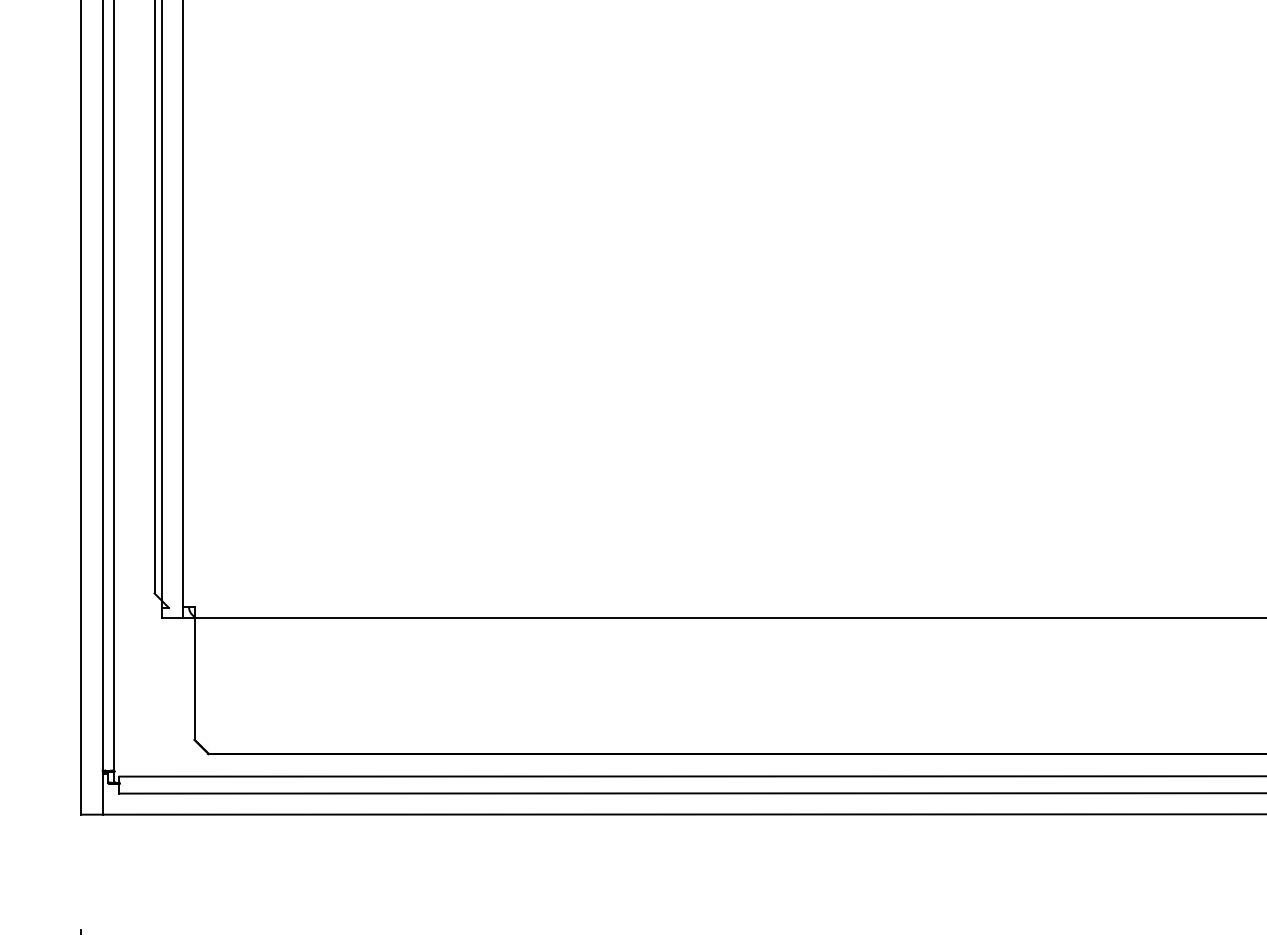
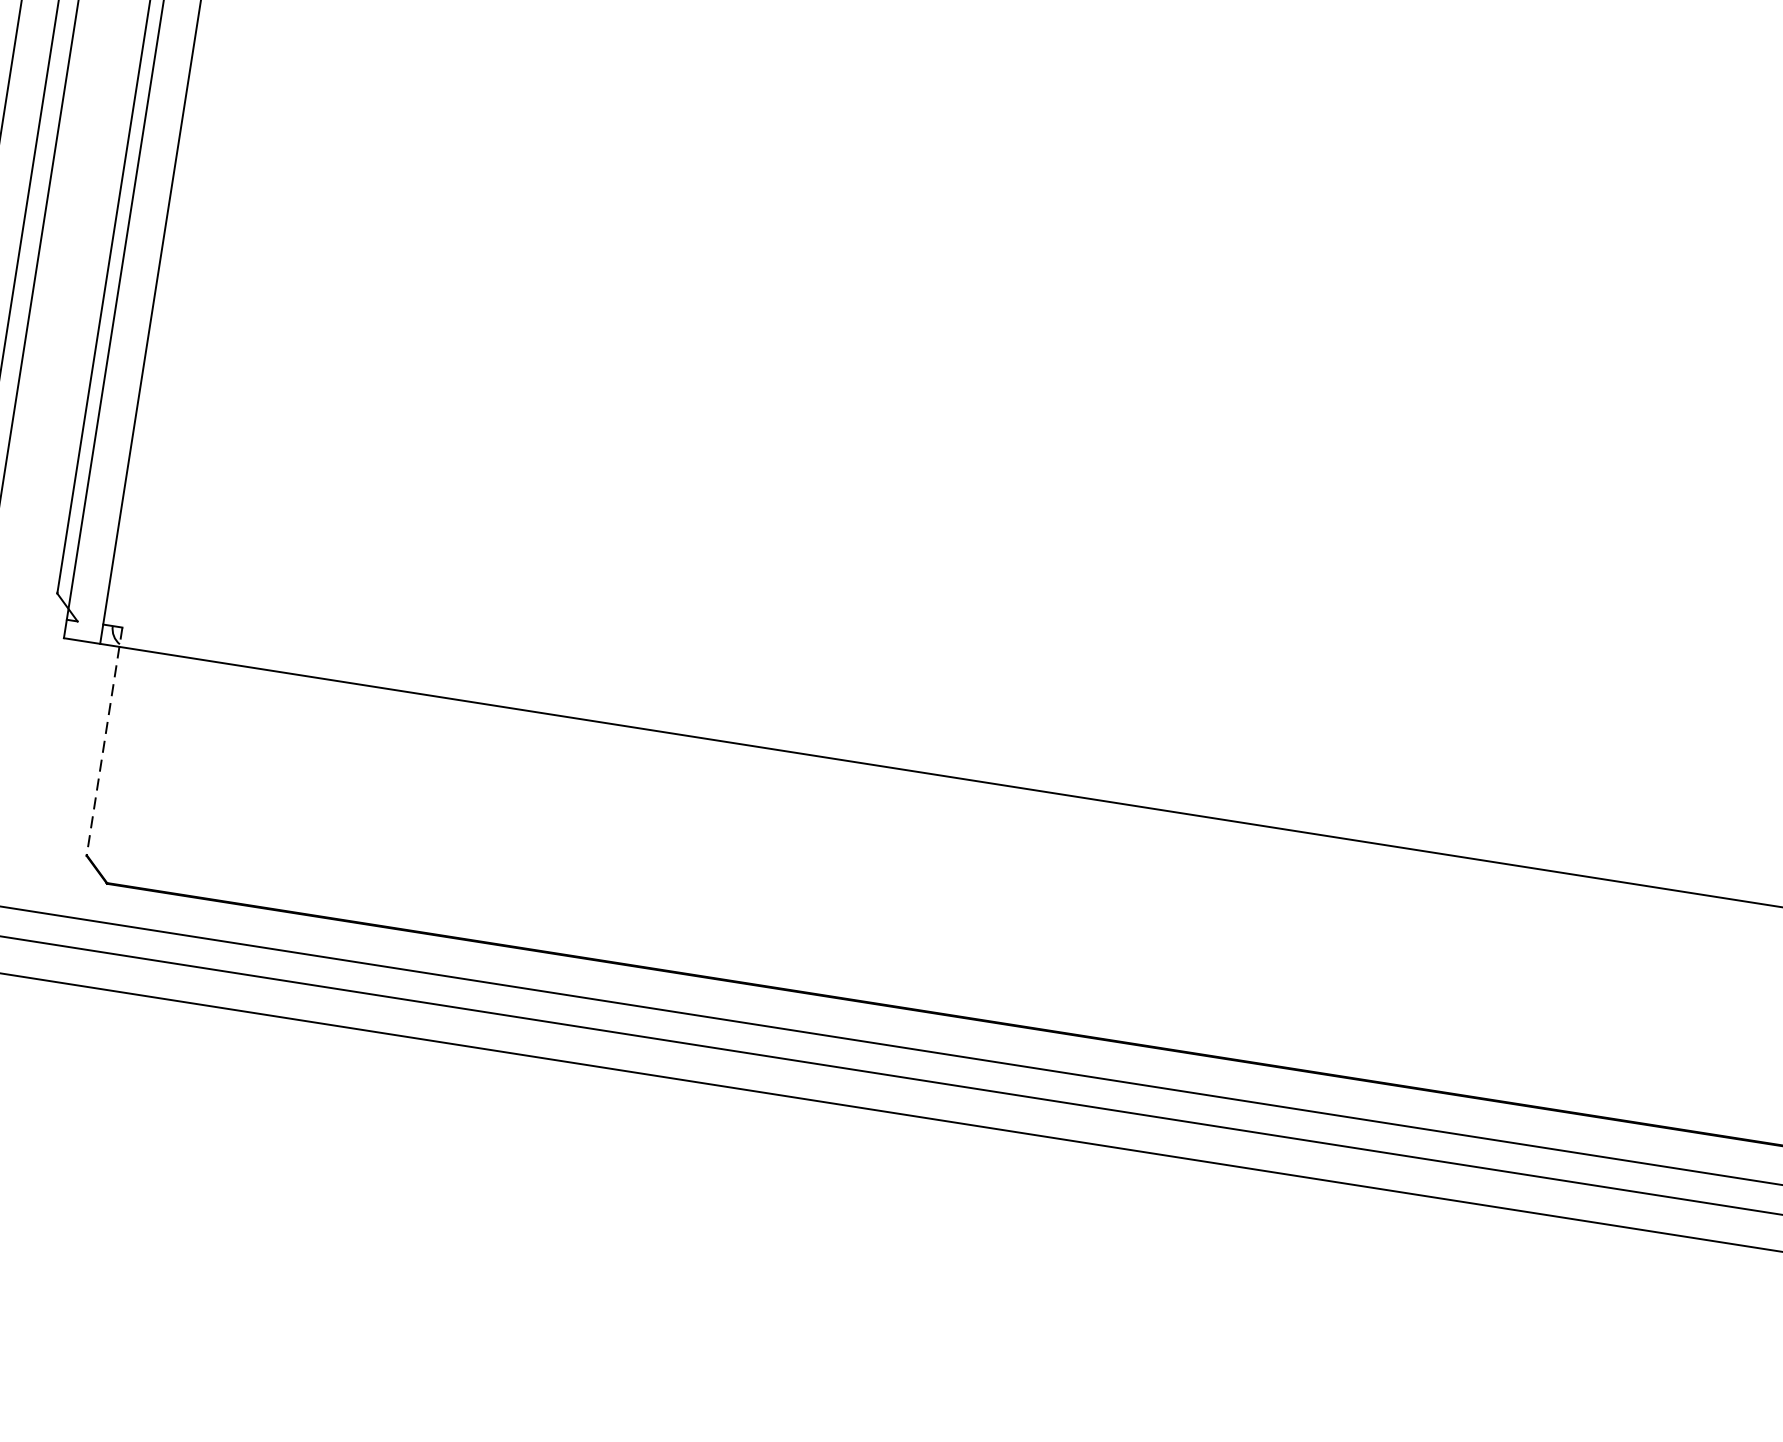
line: (194, 673) -> (104, 741), solid -> dashed

